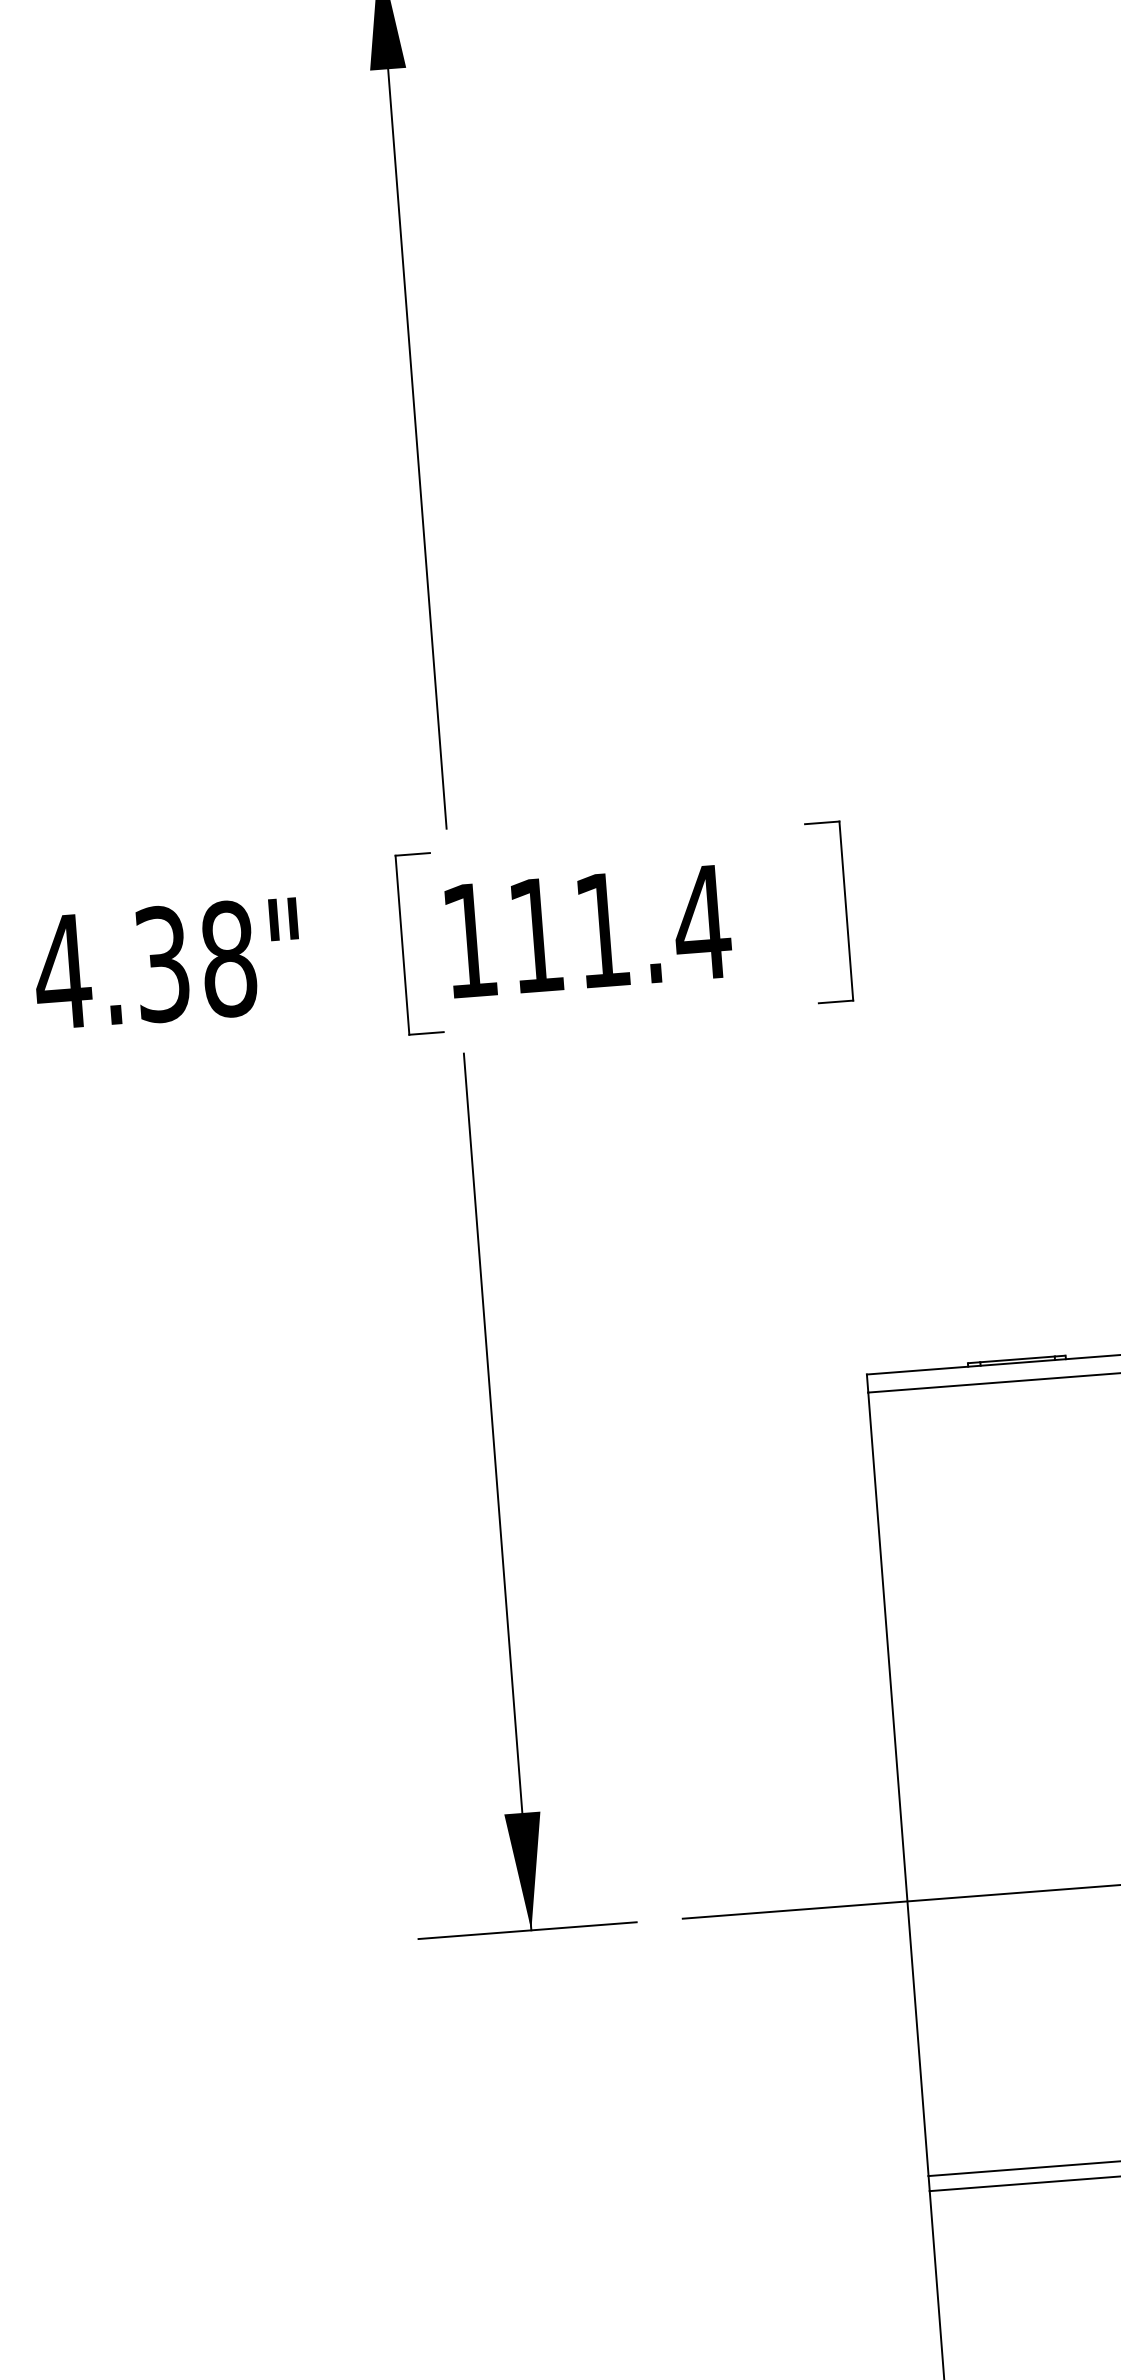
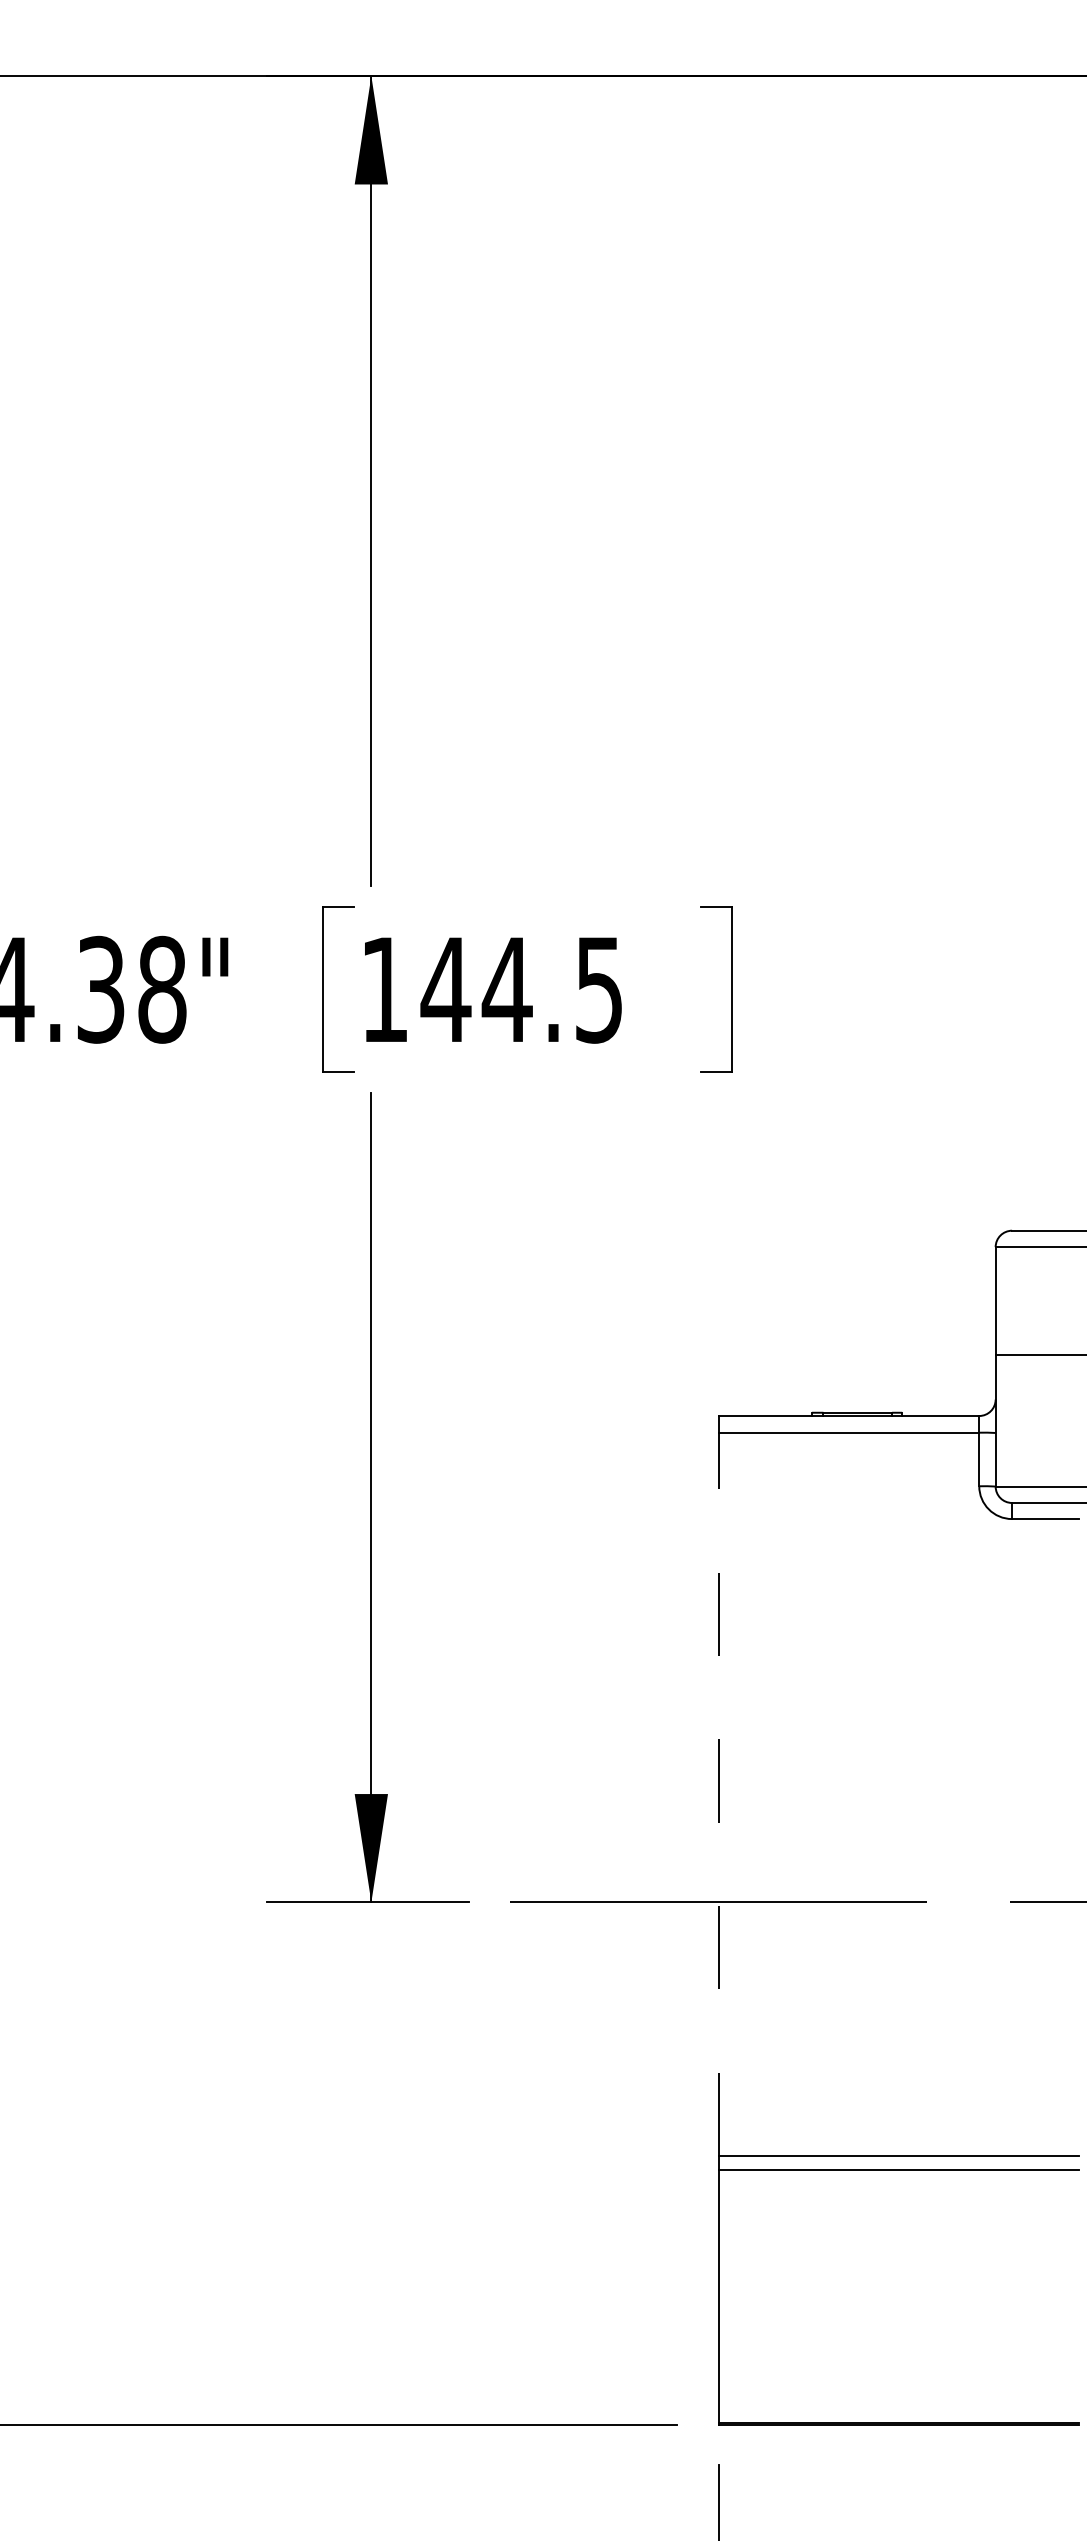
text: (619, 929) -> (522, 990), 111.4 -> 144.5
line: (898, 1784) -> (718, 1794), solid -> dashed

